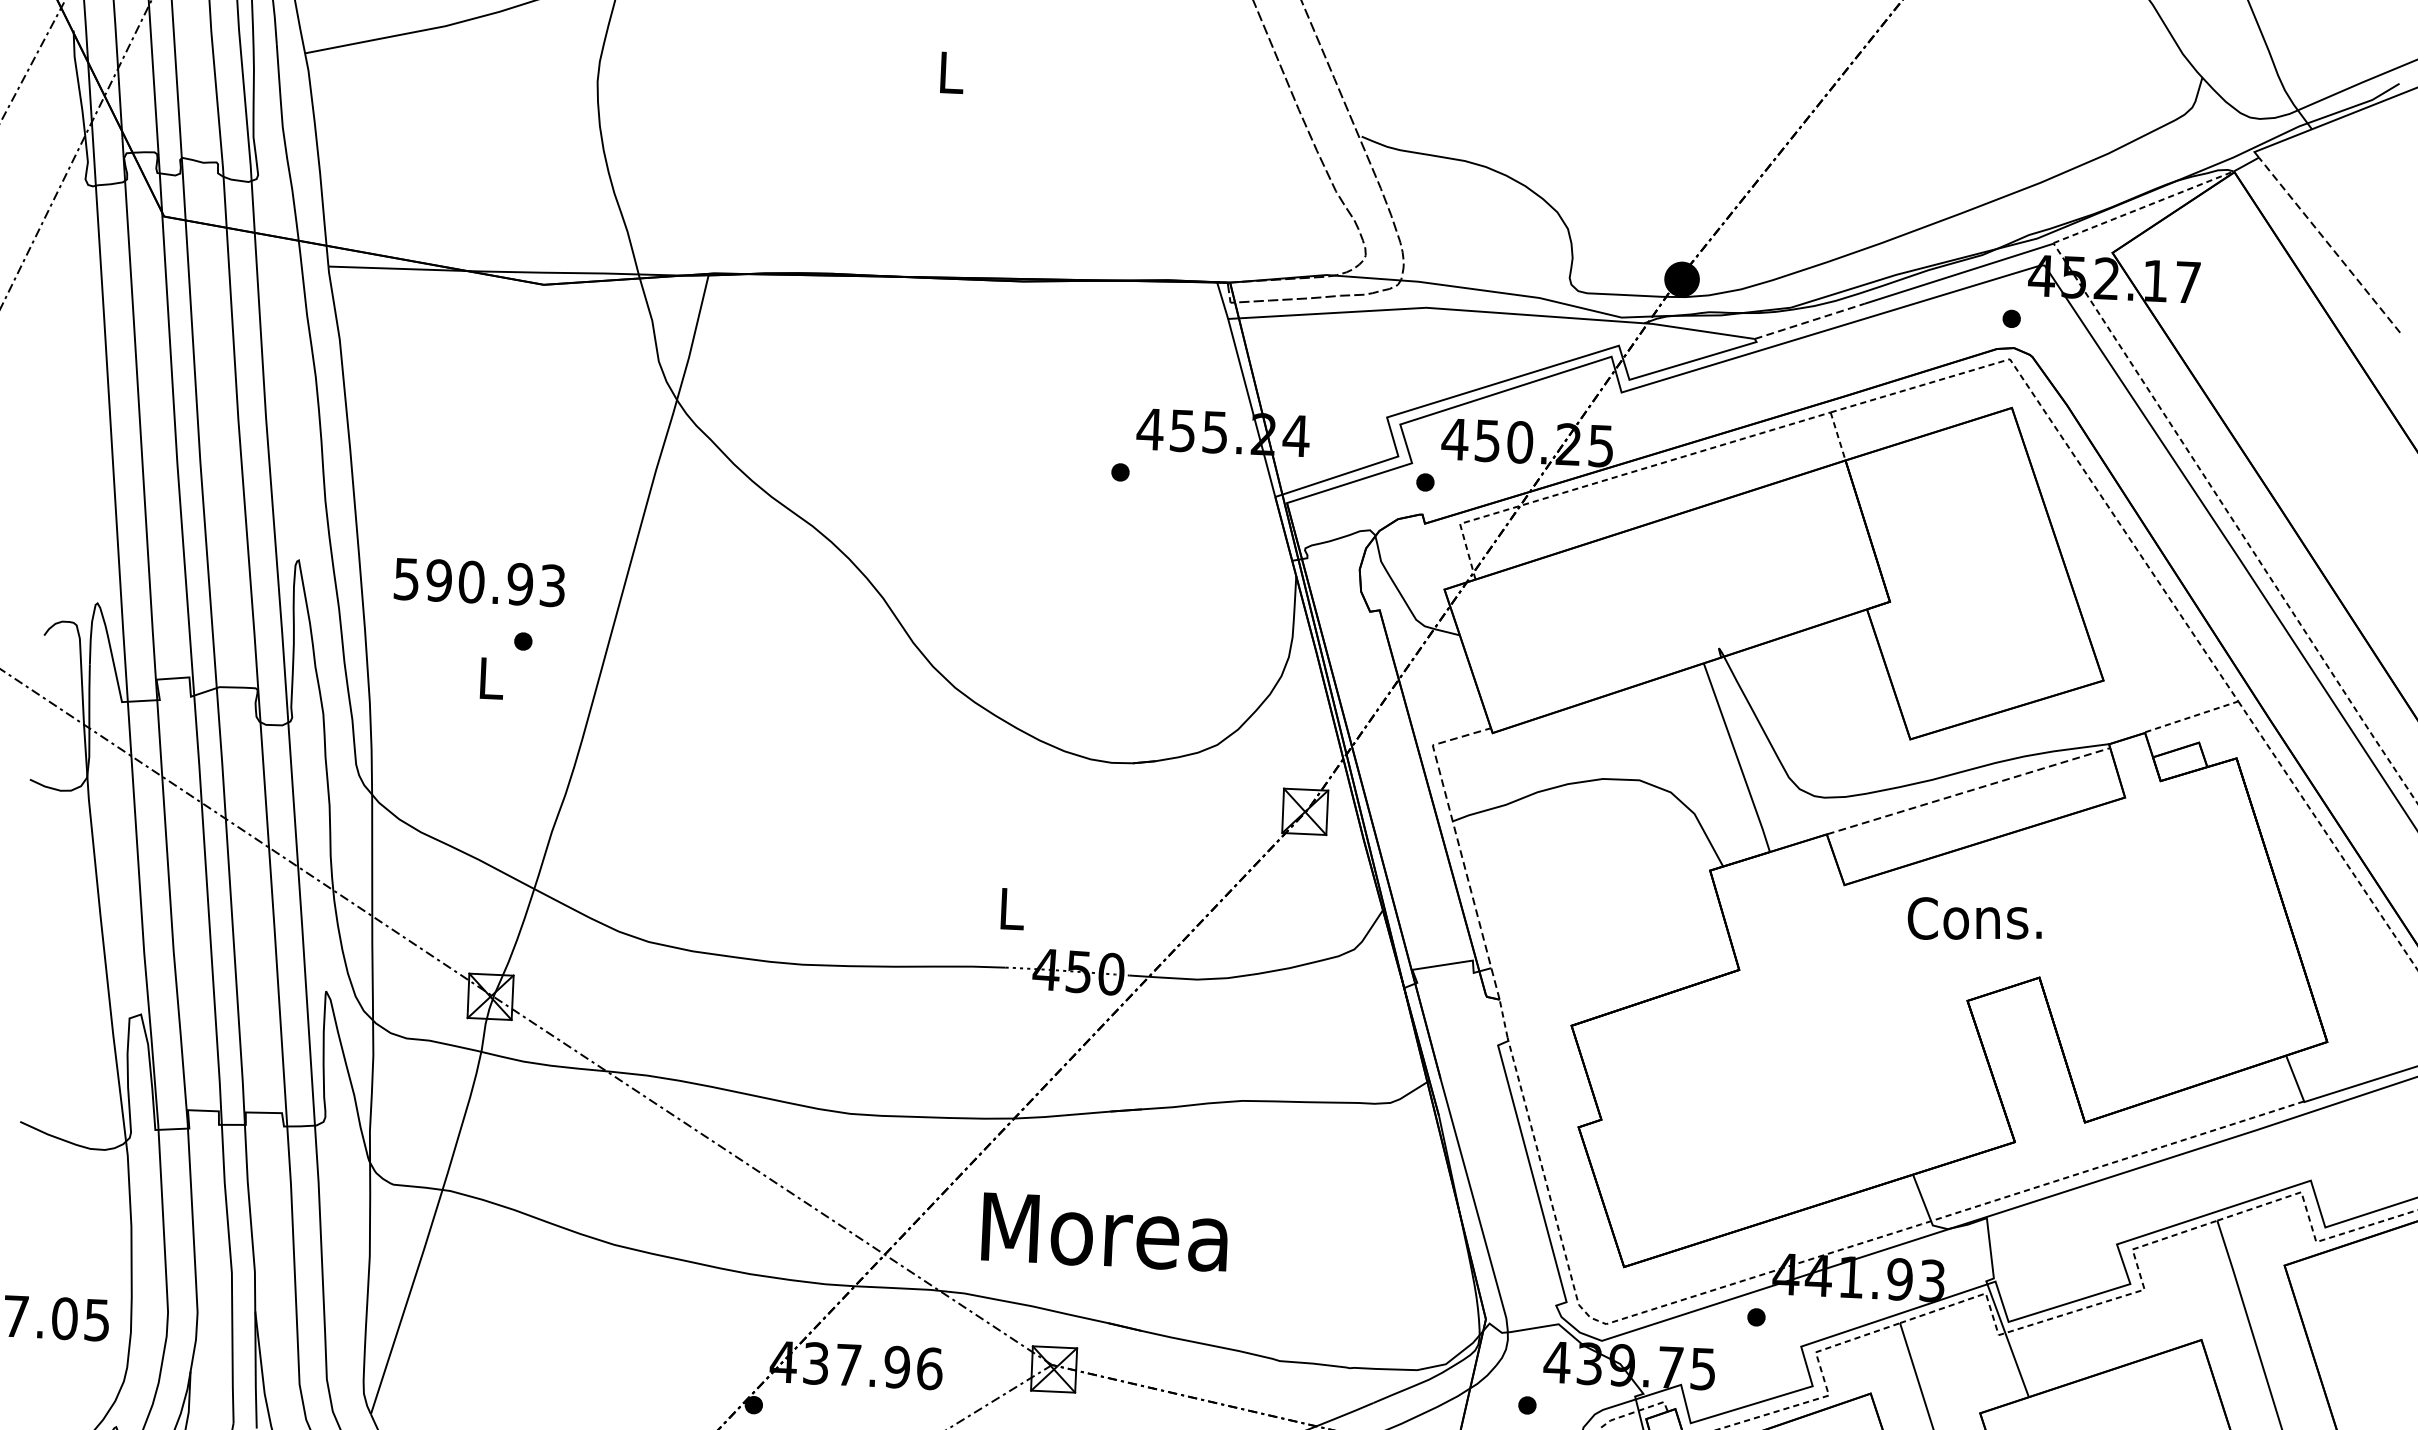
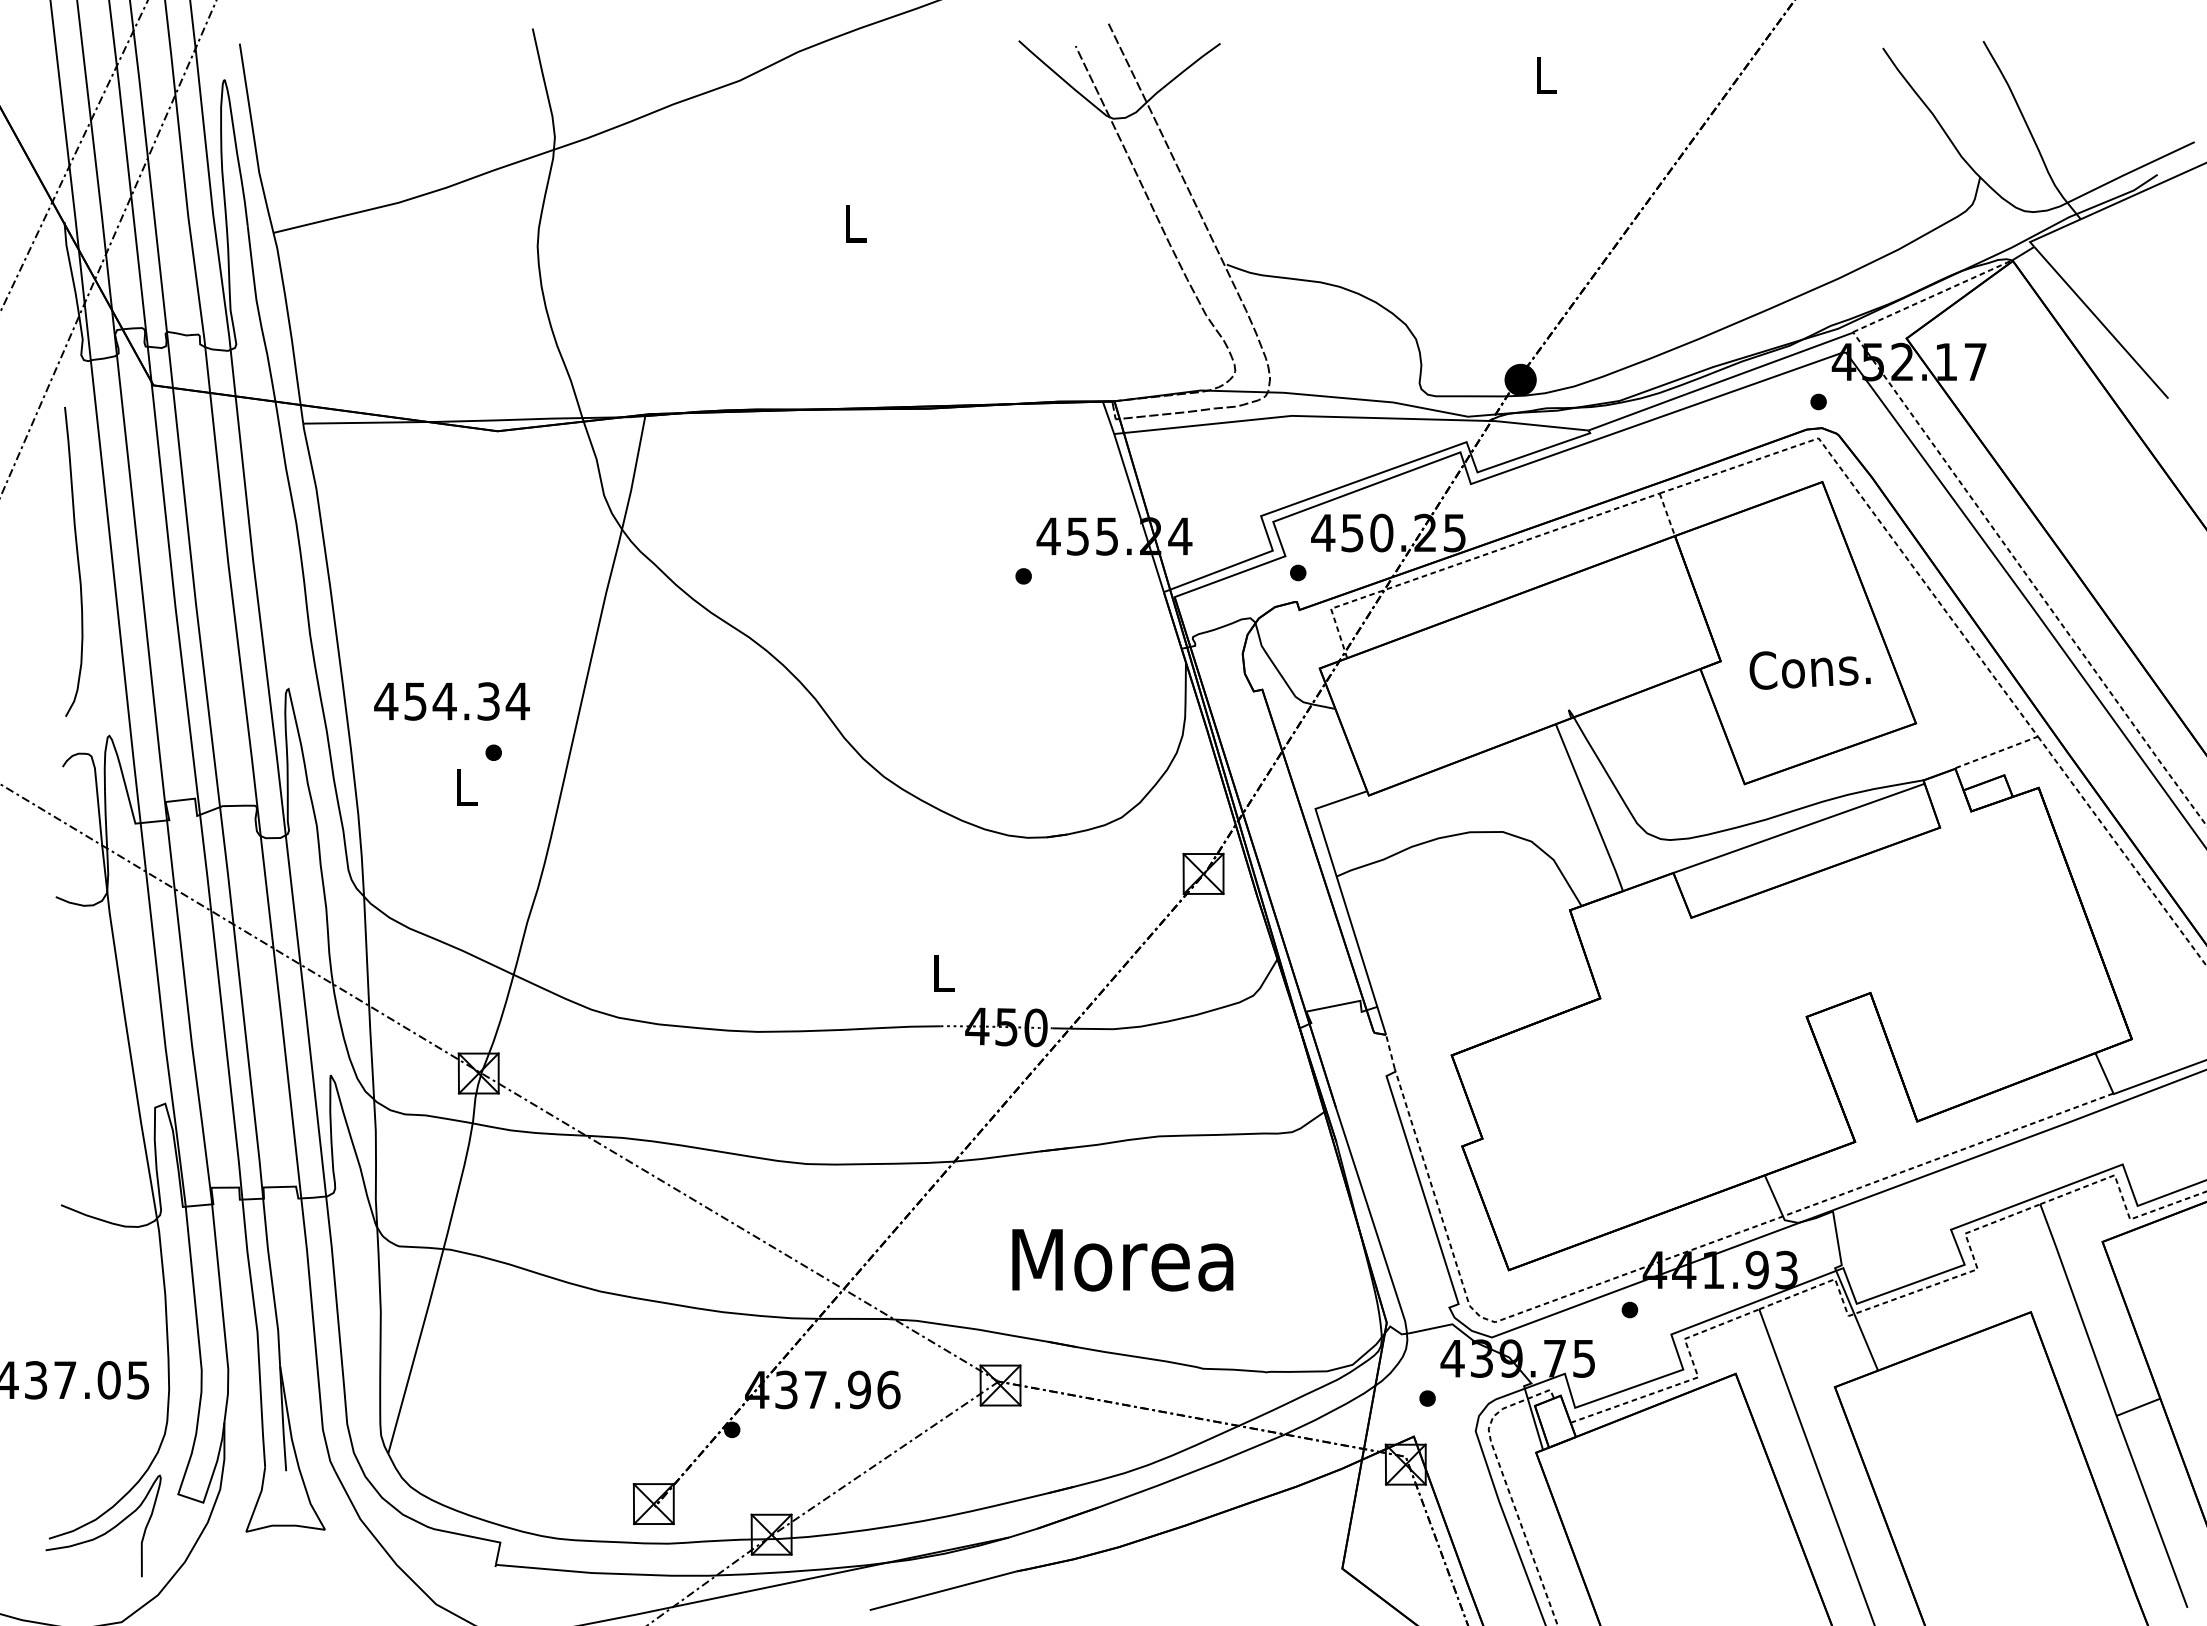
line: (2329, 244) -> (2101, 322), dashed -> solid
line: (1810, 321) -> (1637, 412), dashed -> solid
curve: (70, 408) -> (77, 561), added
text: (479, 582) -> (451, 701), 590.93 -> 454.34
line: (1968, 791) -> (1799, 828), dashed -> solid
line: (1458, 841) -> (1342, 894), dashed -> solid
text: (1974, 920) -> (1809, 670), moved
text: (1104, 1232) -> (1122, 1260), moved

